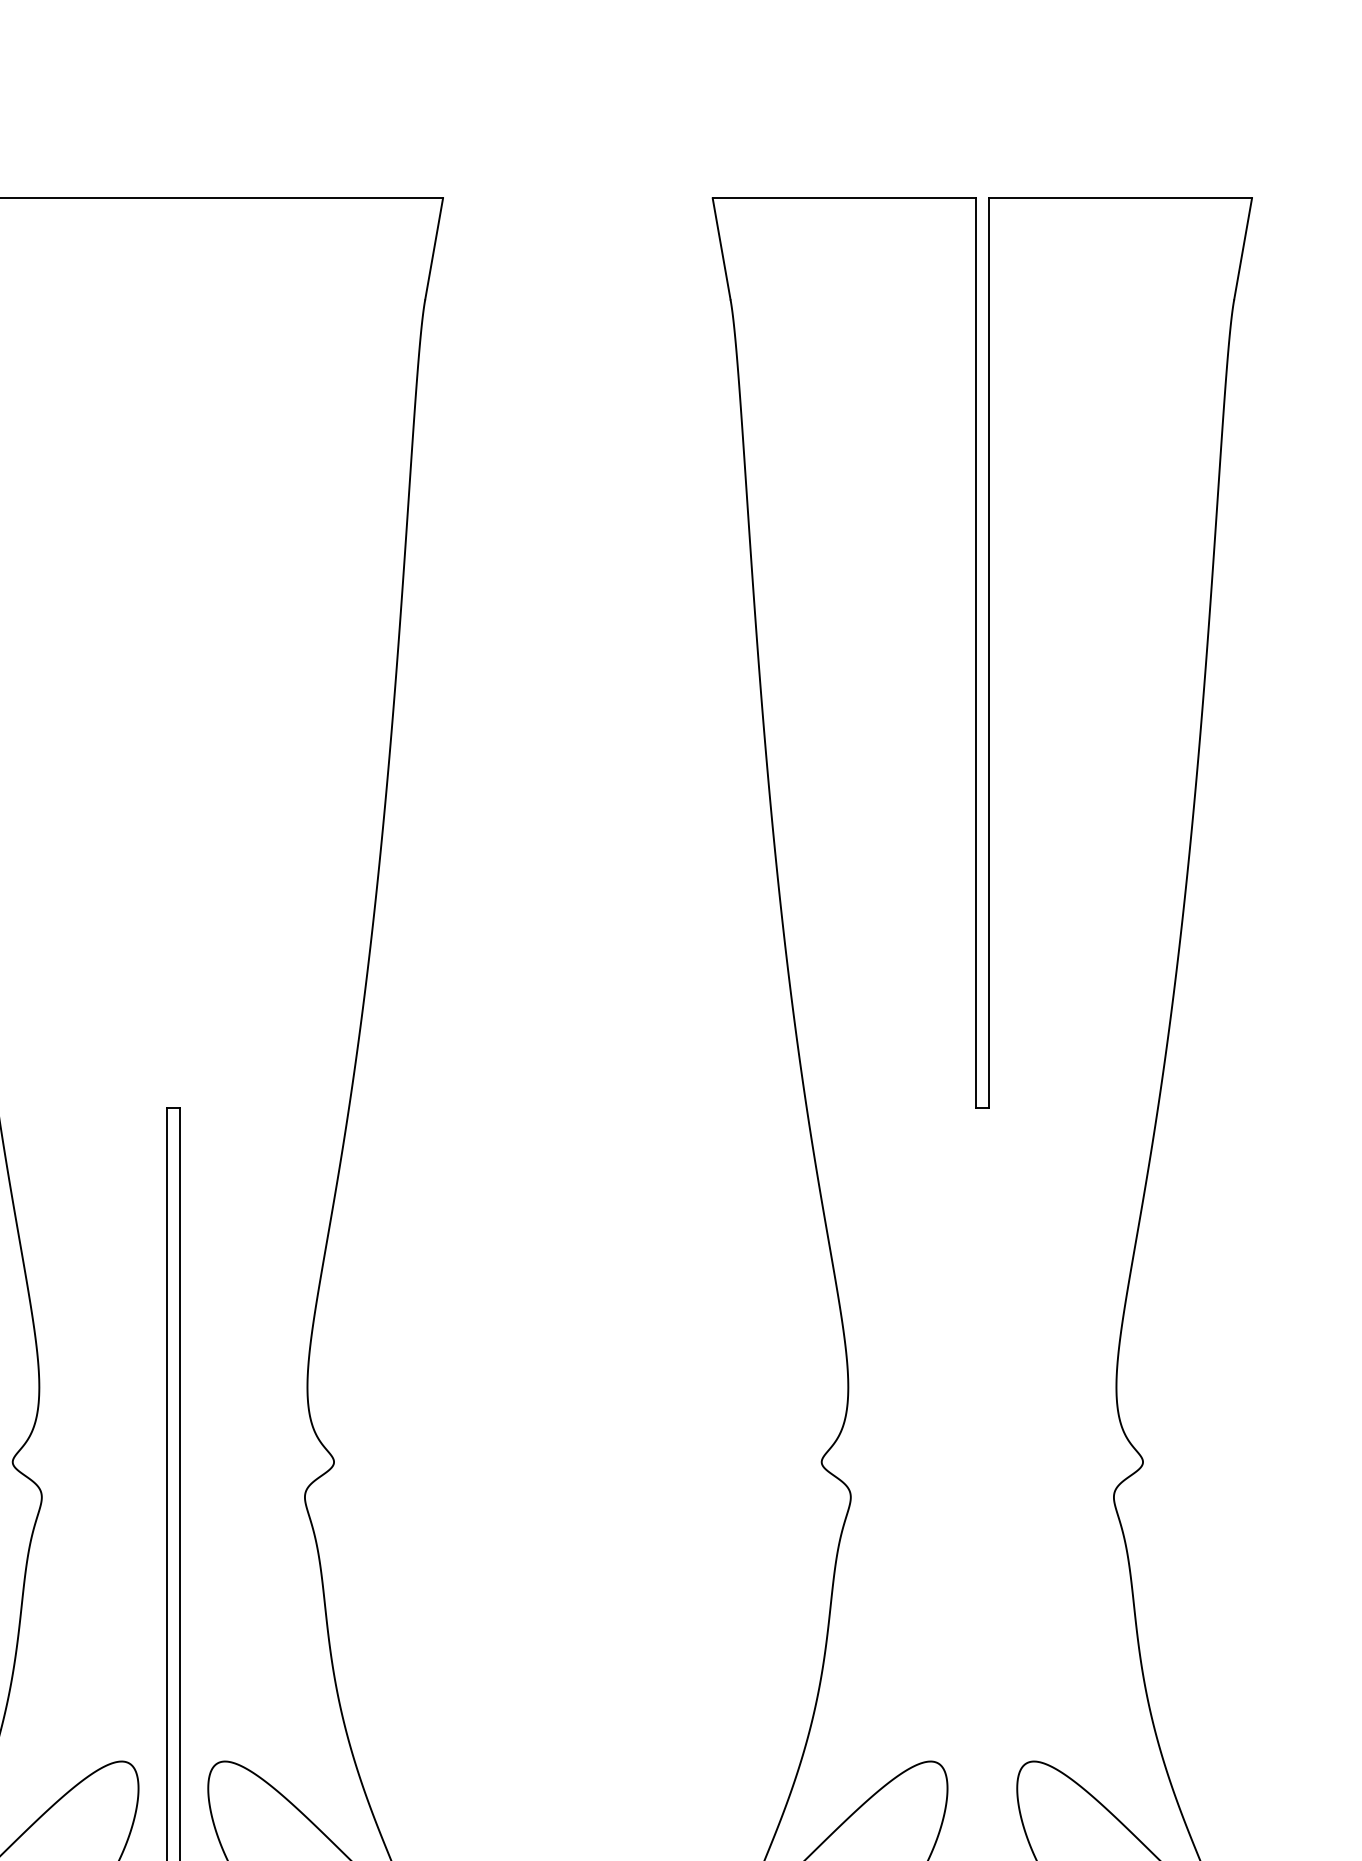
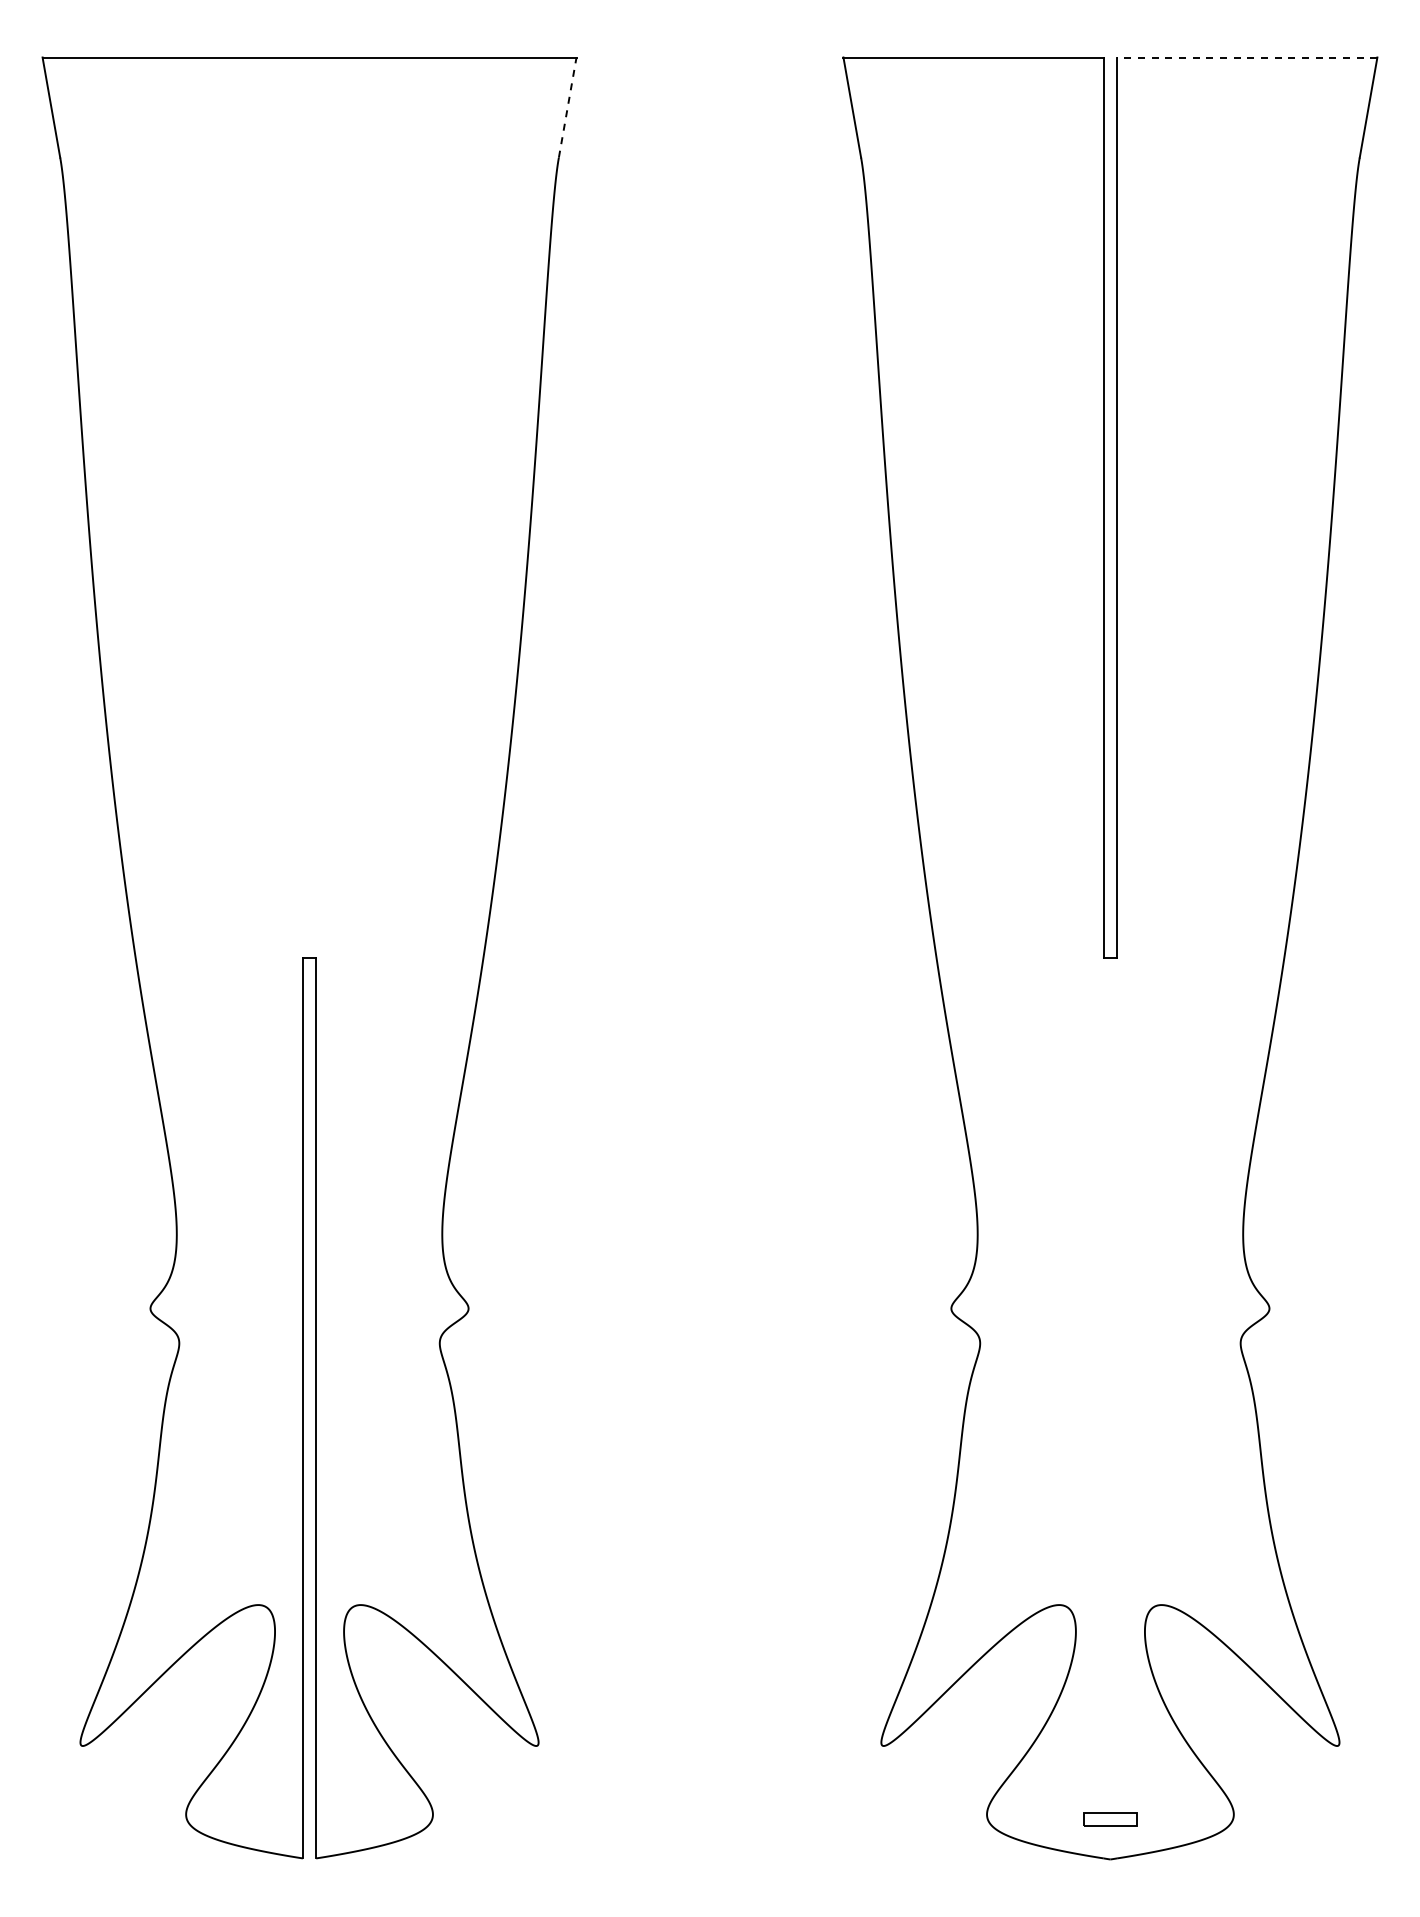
line: (1119, 198) -> (1246, 57), solid -> dashed
line: (433, 248) -> (567, 107), solid -> dashed

